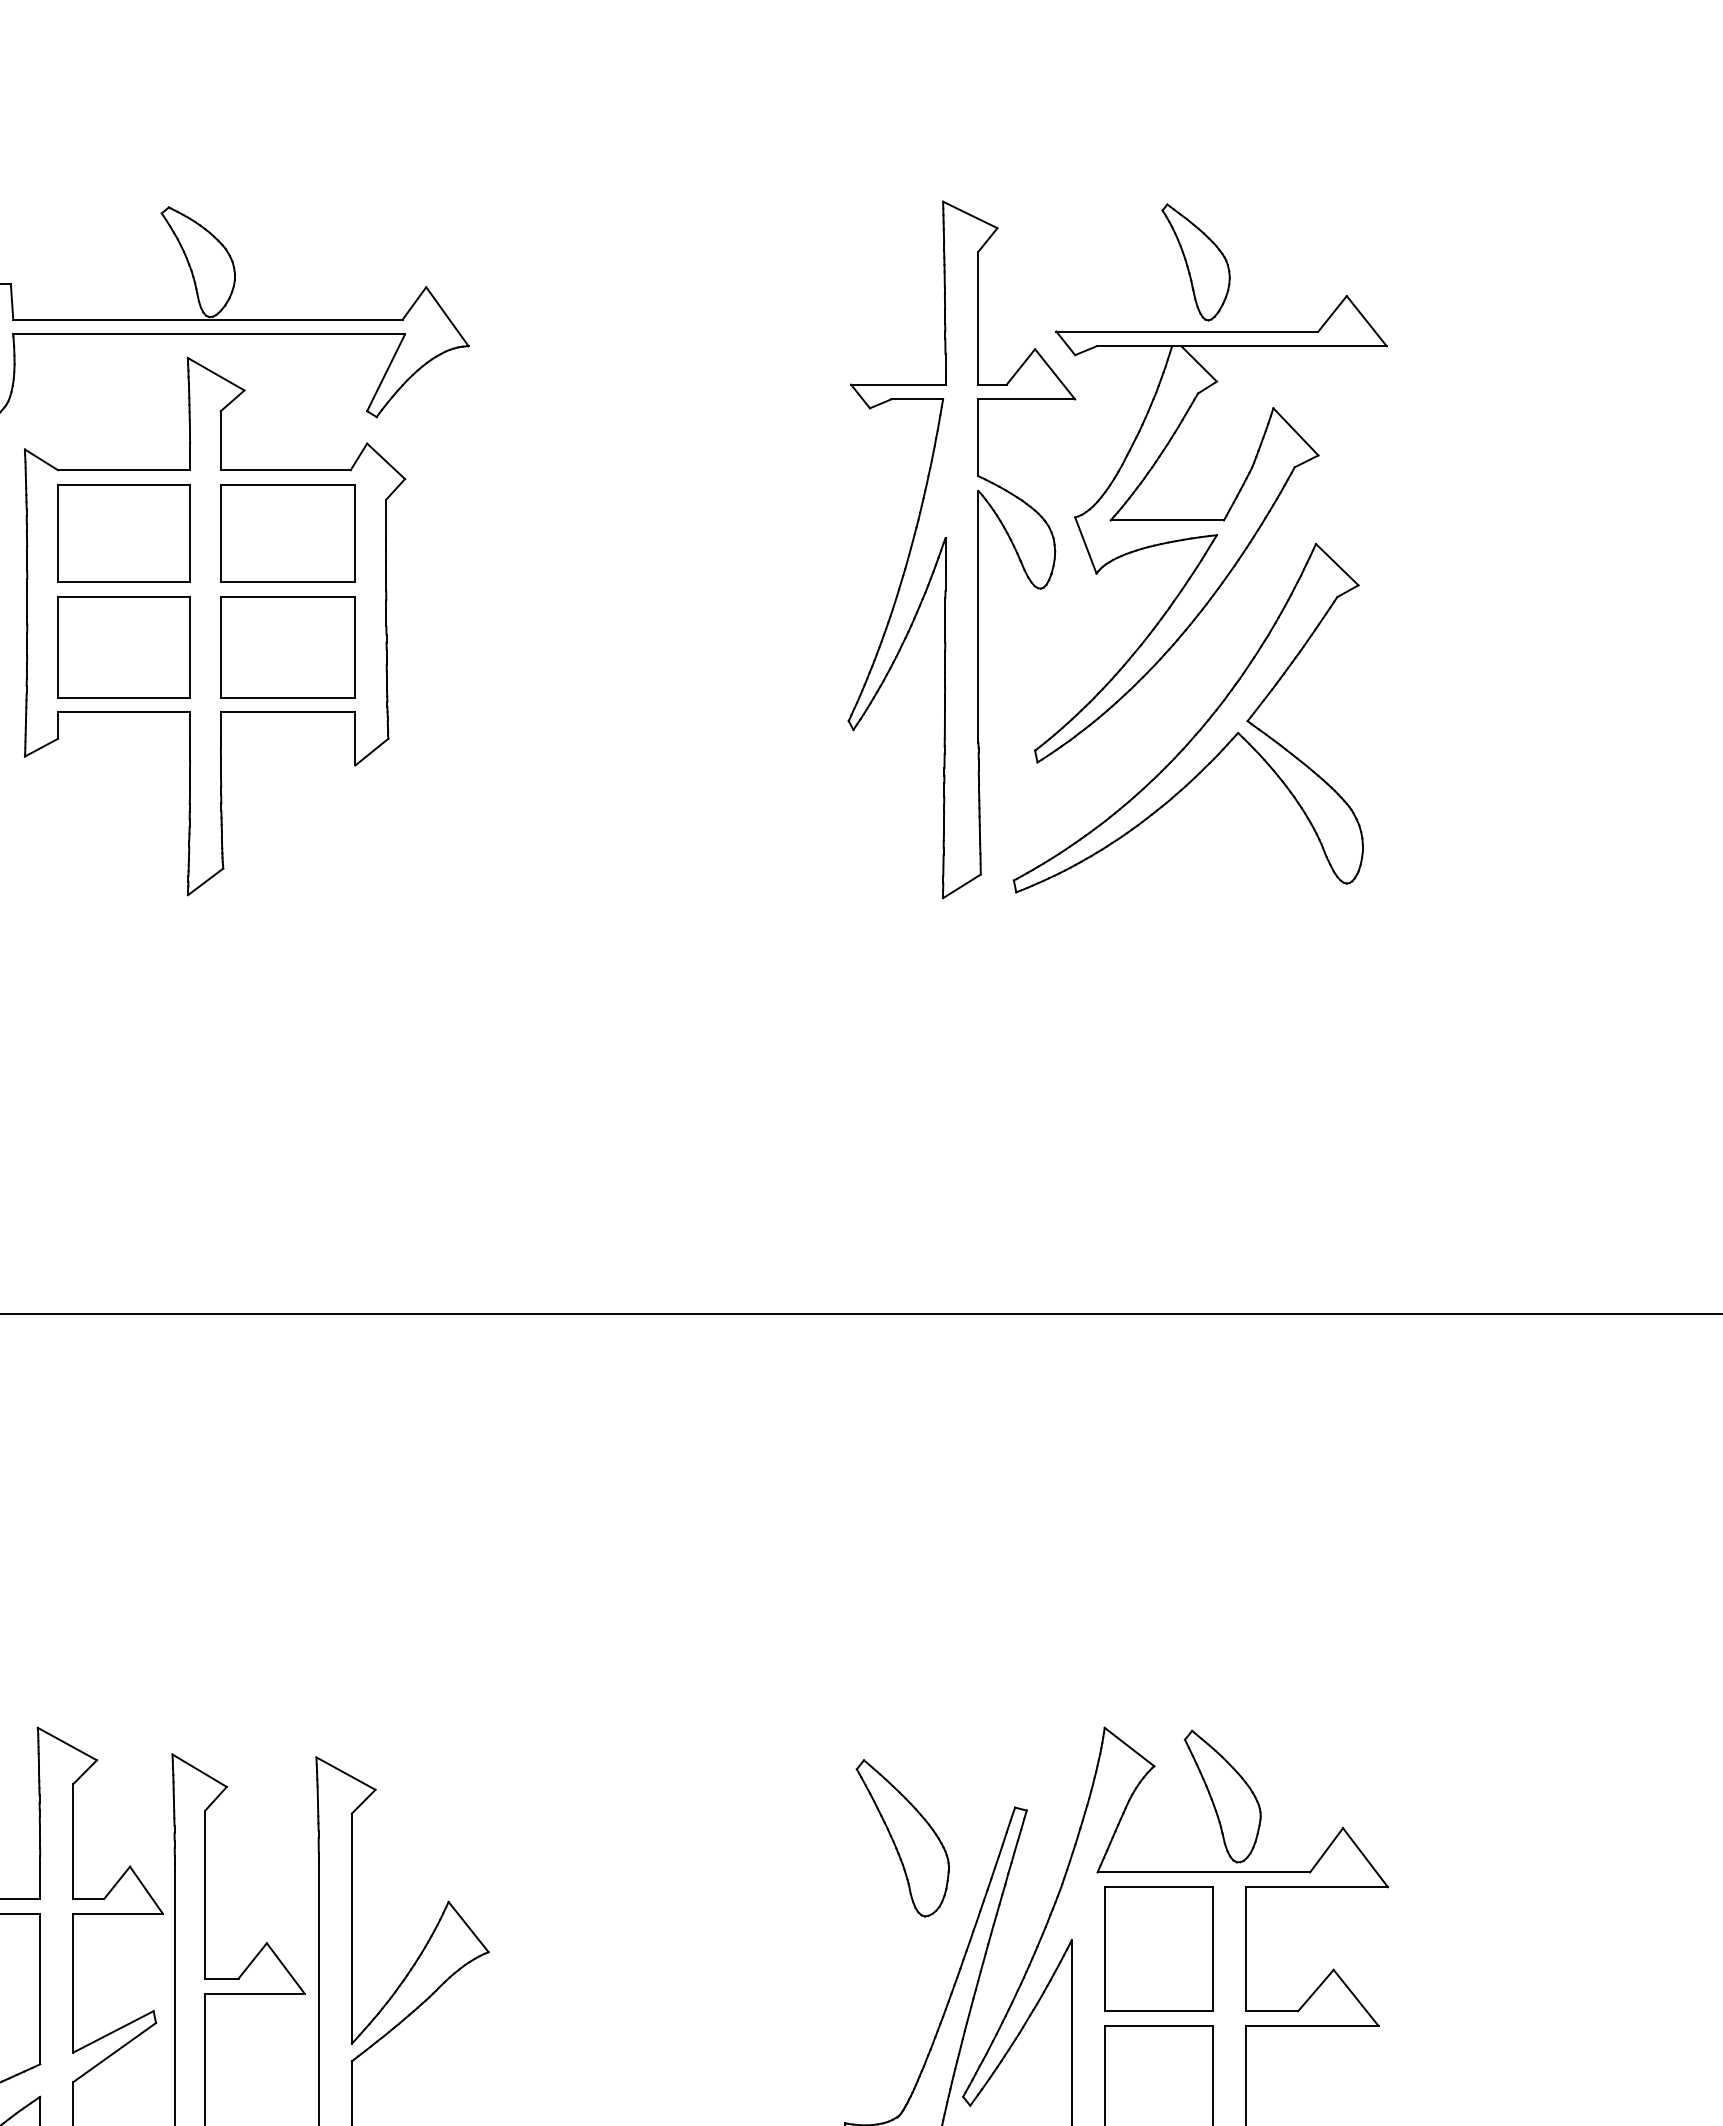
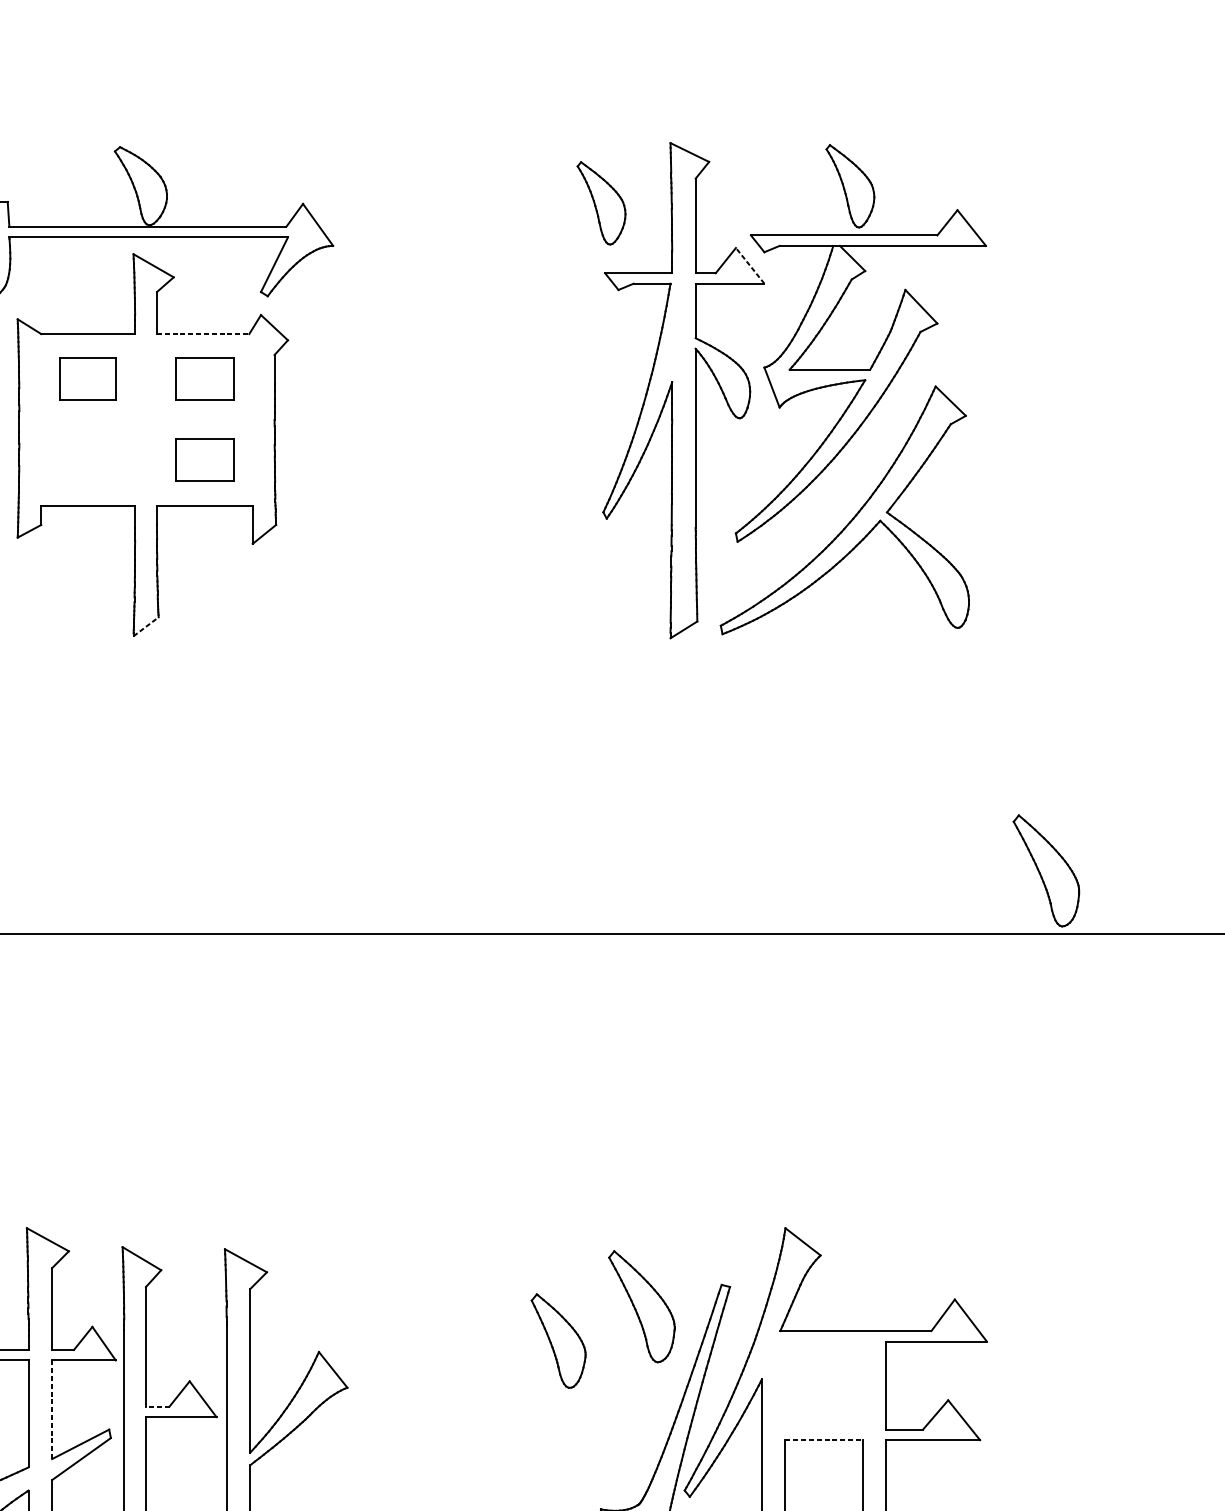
part: (845, 286) -> (601, 203), added
line: (1054, 373) -> (749, 265), solid -> dashed
line: (285, 470) -> (202, 334), solid -> dashed
part: (123, 533) -> (87, 379), size x0.6
part: (287, 533) -> (204, 379), size x0.6
part: (123, 647) -> (87, 460), removed
part: (287, 647) -> (204, 460), size x0.6
line: (205, 881) -> (146, 626), solid -> dashed
part: (1471, 1225) -> (1046, 871), added
part: (1222, 1796) -> (558, 1341), moved
part: (1158, 1948) -> (823, 1385), removed
line: (221, 1978) -> (157, 1406), solid -> dashed
line: (73, 1982) -> (52, 1409), solid -> dashed
line: (1159, 2025) -> (824, 1439), solid -> dashed

